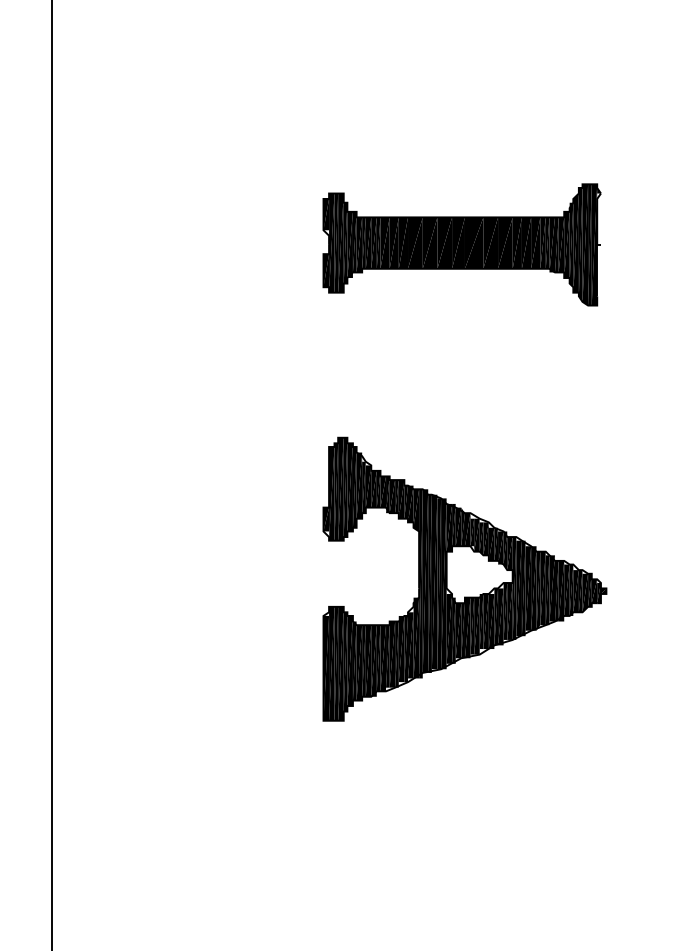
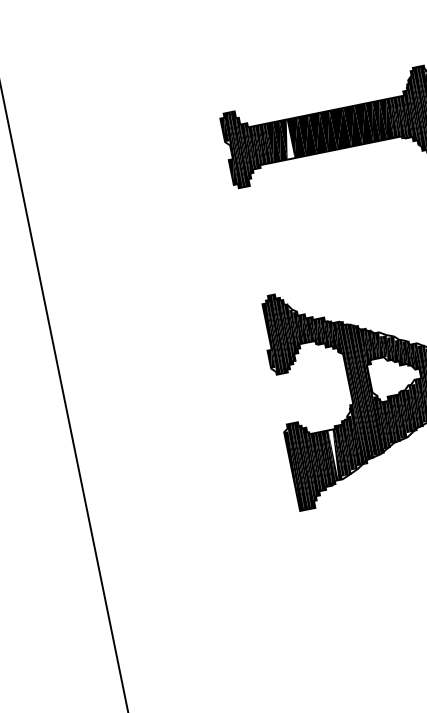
fill: (403, 242) -> (287, 139), removed
fill: (383, 658) -> (335, 454), removed

